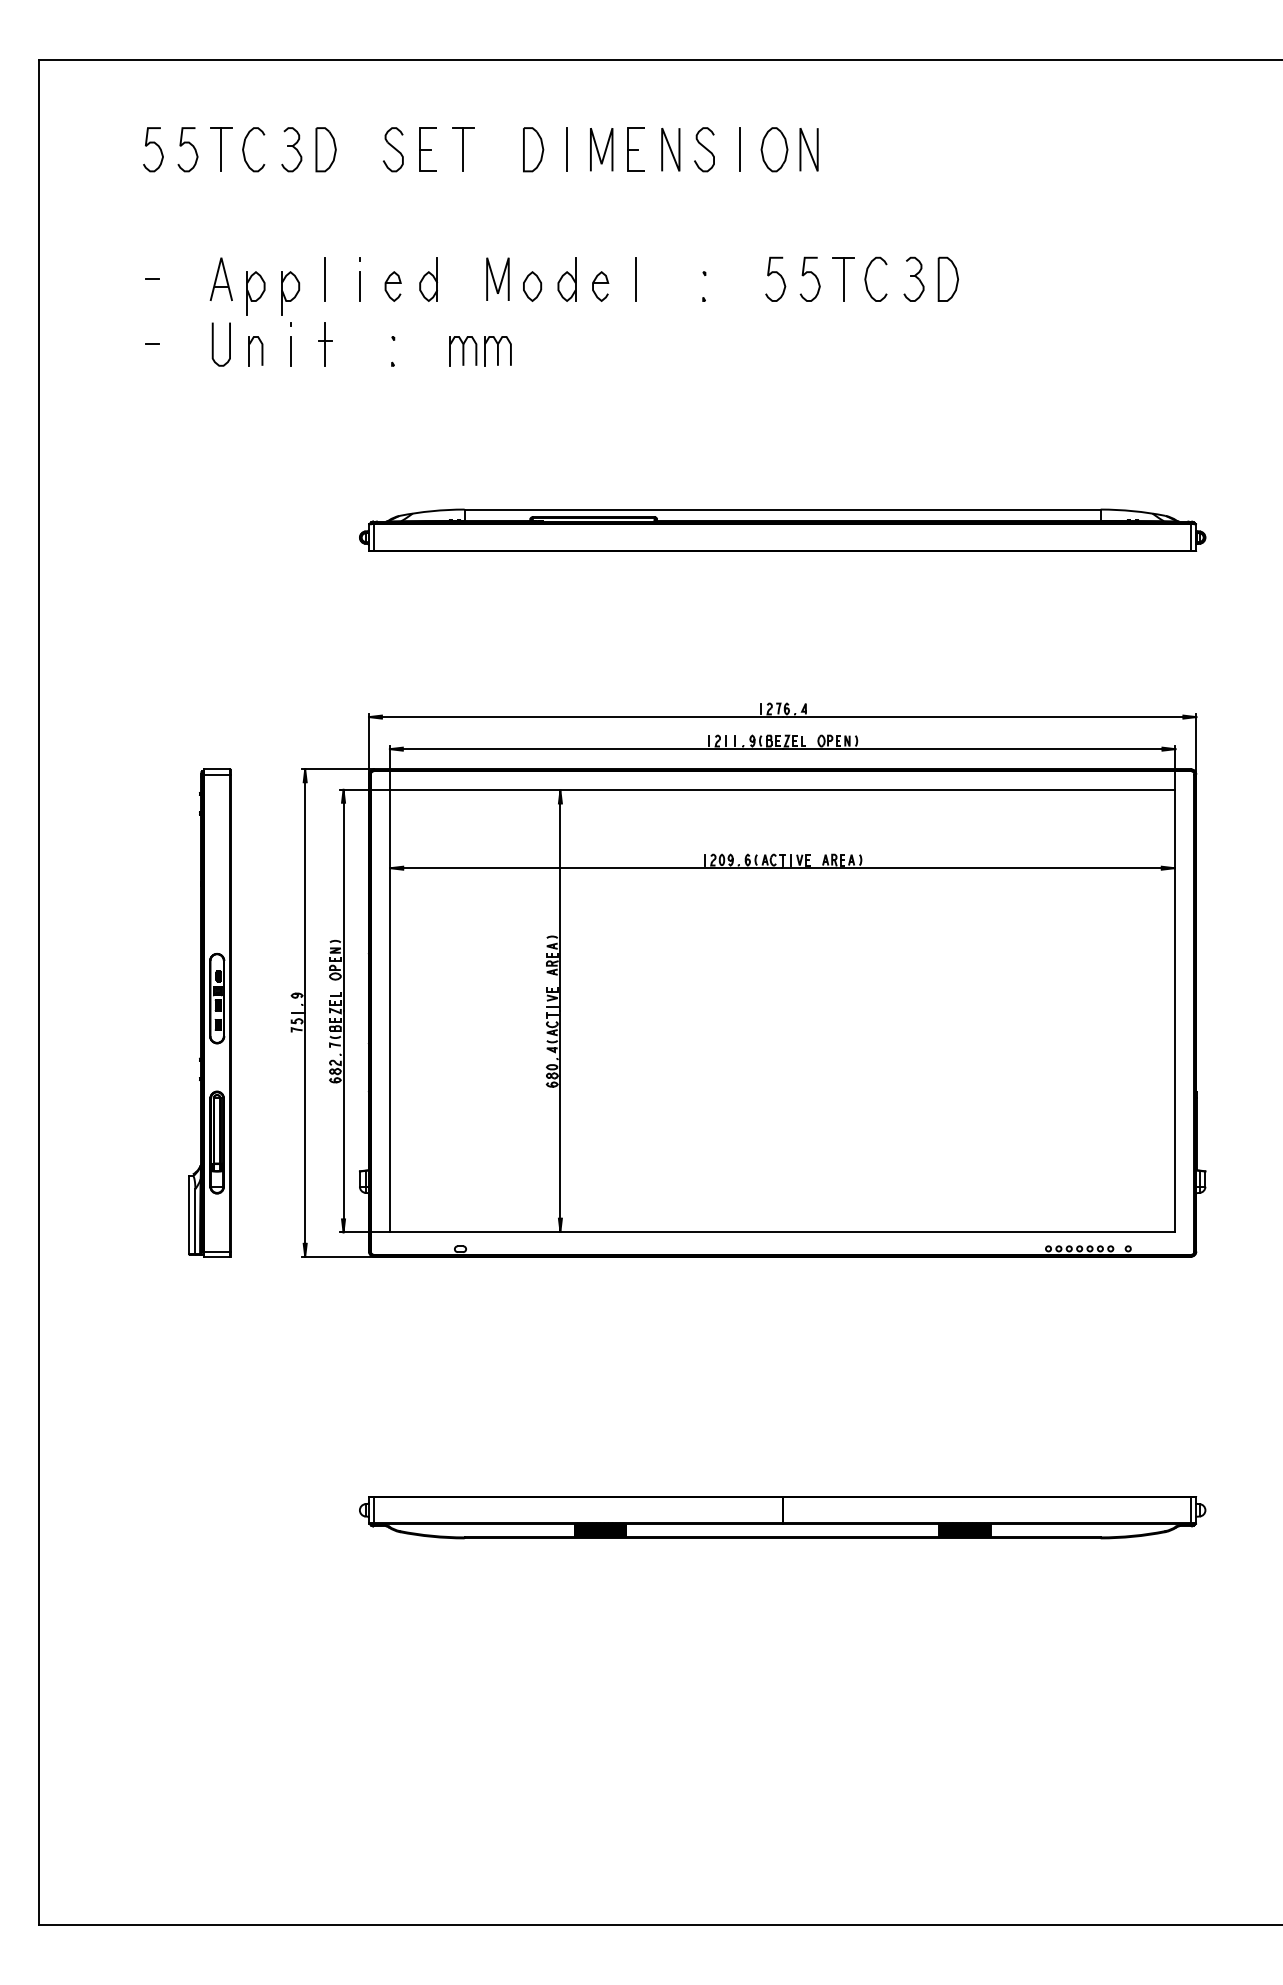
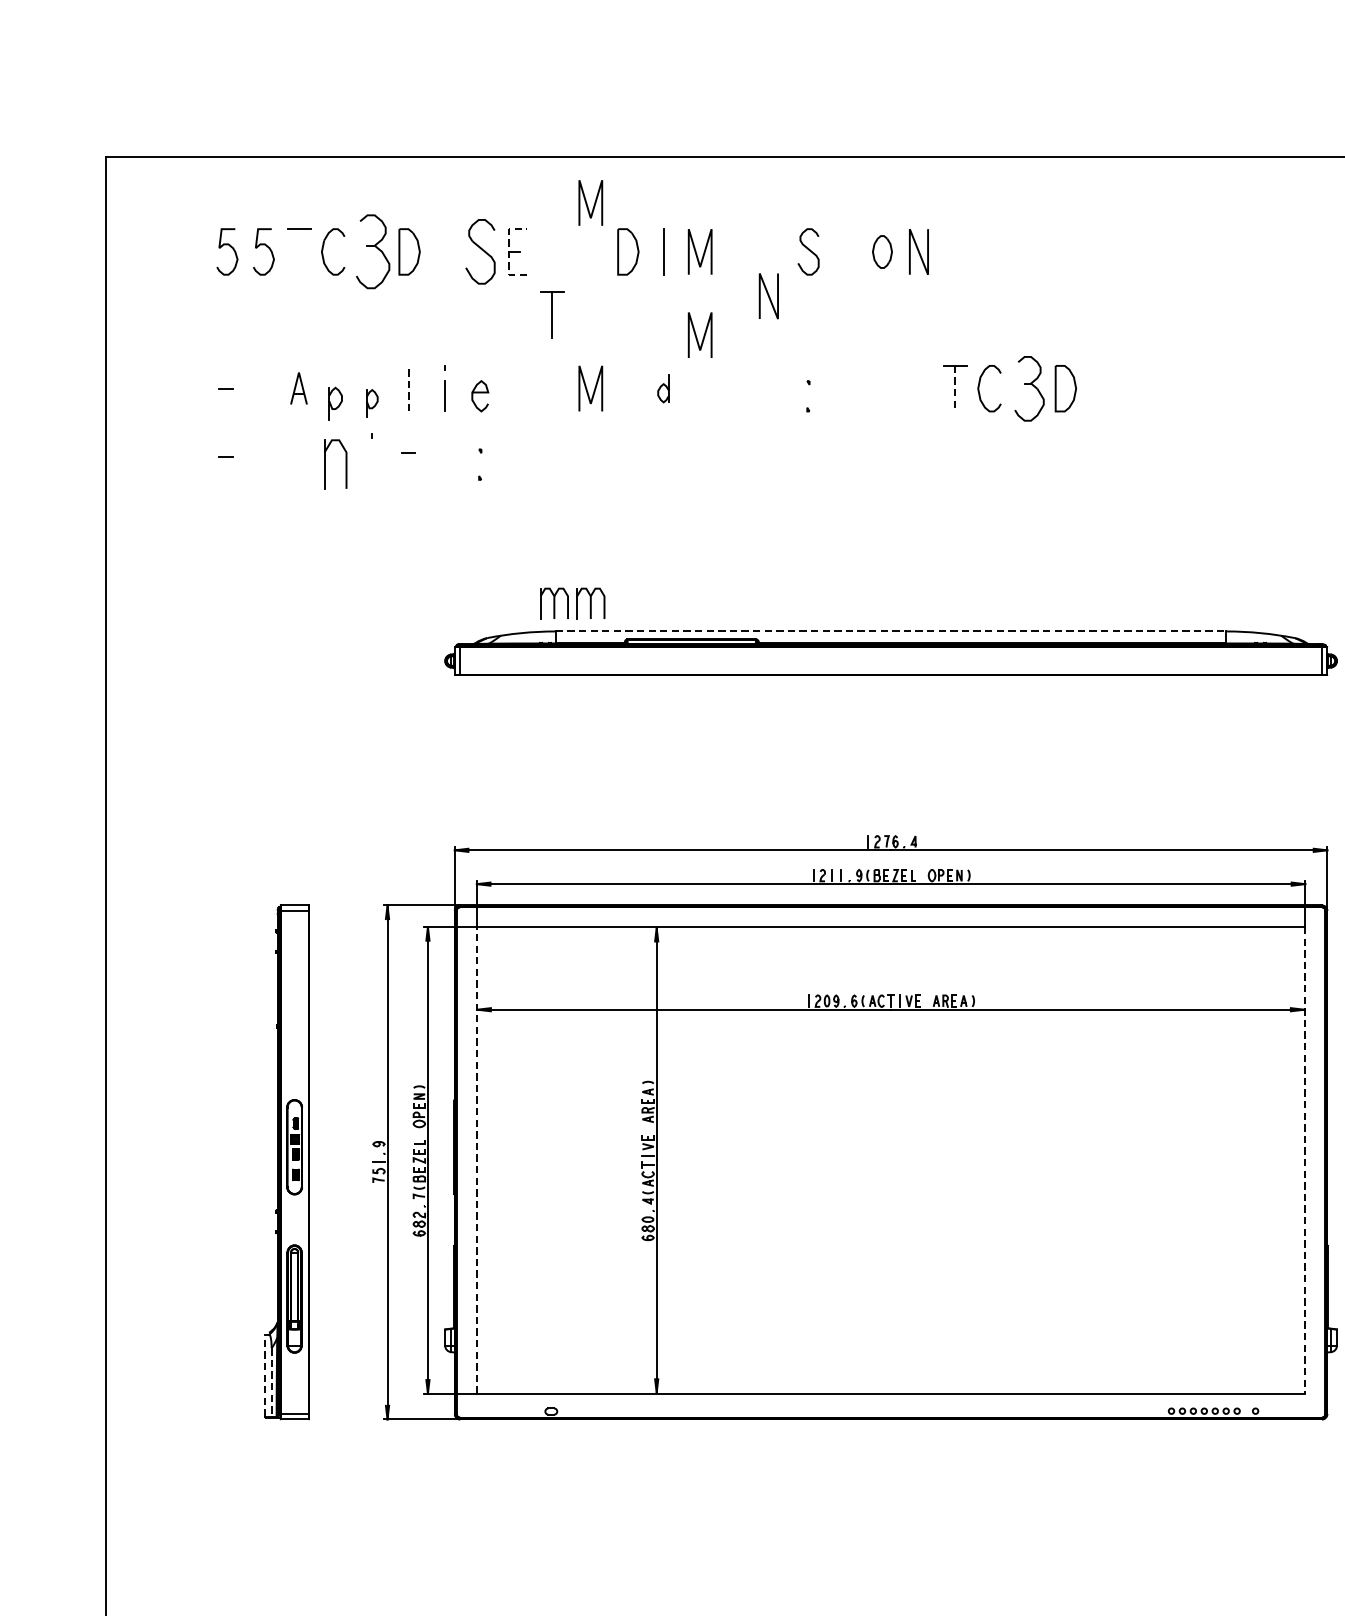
line: (494, 102) -> (587, 202), added
line: (221, 149) -> (299, 251), removed
part: (291, 149) -> (373, 251), size x1.6
part: (392, 149) -> (479, 251), size x1.4
line: (420, 149) -> (509, 251), solid -> dashed
part: (463, 149) -> (552, 314), moved
part: (635, 149) -> (735, 251), removed
line: (670, 149) -> (768, 295), moved
line: (739, 149) -> (845, 251), removed
part: (774, 149) -> (882, 251), size x0.7
line: (598, 228) -> (696, 335), added
curve: (809, 273) -> (919, 382), removed
curve: (777, 274) -> (885, 383), removed
part: (220, 278) -> (298, 387), size x0.7
part: (913, 278) -> (1029, 387), size x1.4
line: (325, 279) -> (408, 388), solid -> dashed
part: (428, 279) -> (517, 388), removed
part: (566, 279) -> (663, 388), size x0.6
line: (636, 279) -> (736, 388), removed
line: (843, 279) -> (955, 388), solid -> dashed
curve: (600, 283) -> (698, 393), removed
part: (532, 286) -> (627, 396), removed
part: (255, 293) -> (335, 403), size x0.7
part: (290, 293) -> (372, 403), size x0.6
line: (325, 343) -> (408, 456), removed
curve: (213, 344) -> (290, 457), removed
part: (255, 351) -> (335, 464), size x1.6
line: (290, 351) -> (372, 464), removed
part: (480, 351) -> (572, 603), moved
line: (782, 509) -> (890, 631), solid -> dashed
line: (389, 1010) -> (476, 1159), solid -> dashed
line: (1175, 1011) -> (1305, 1160), solid -> dashed
line: (189, 1215) -> (265, 1375), solid -> dashed
line: (195, 1222) -> (271, 1383), solid -> dashed

